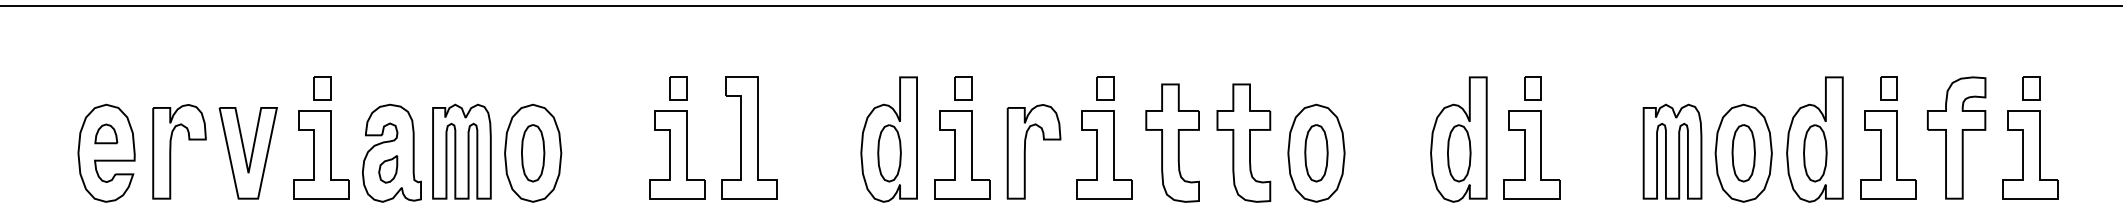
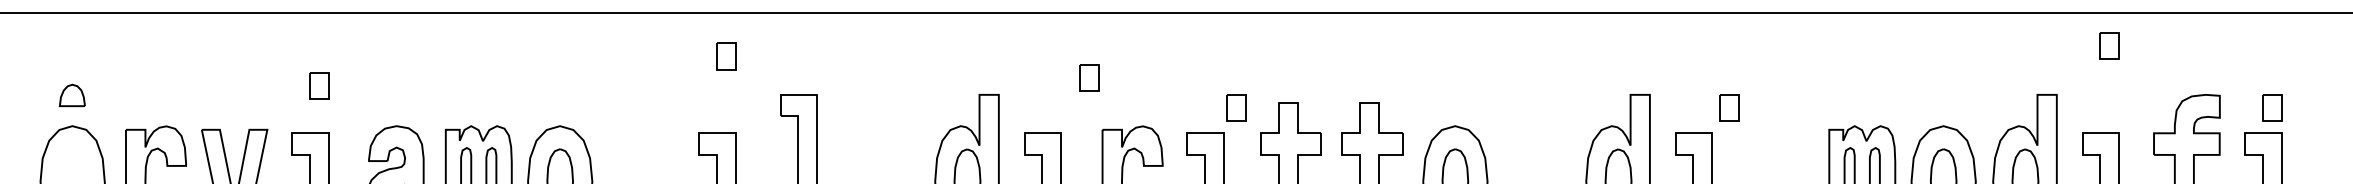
part: (322, 88) -> (319, 85), moved
part: (678, 88) -> (726, 56), moved
part: (963, 88) -> (1089, 77), moved
part: (1105, 88) -> (1235, 107), moved
part: (1532, 88) -> (1728, 107), moved
part: (1888, 88) -> (2109, 45), moved
part: (106, 133) -> (72, 95), moved

